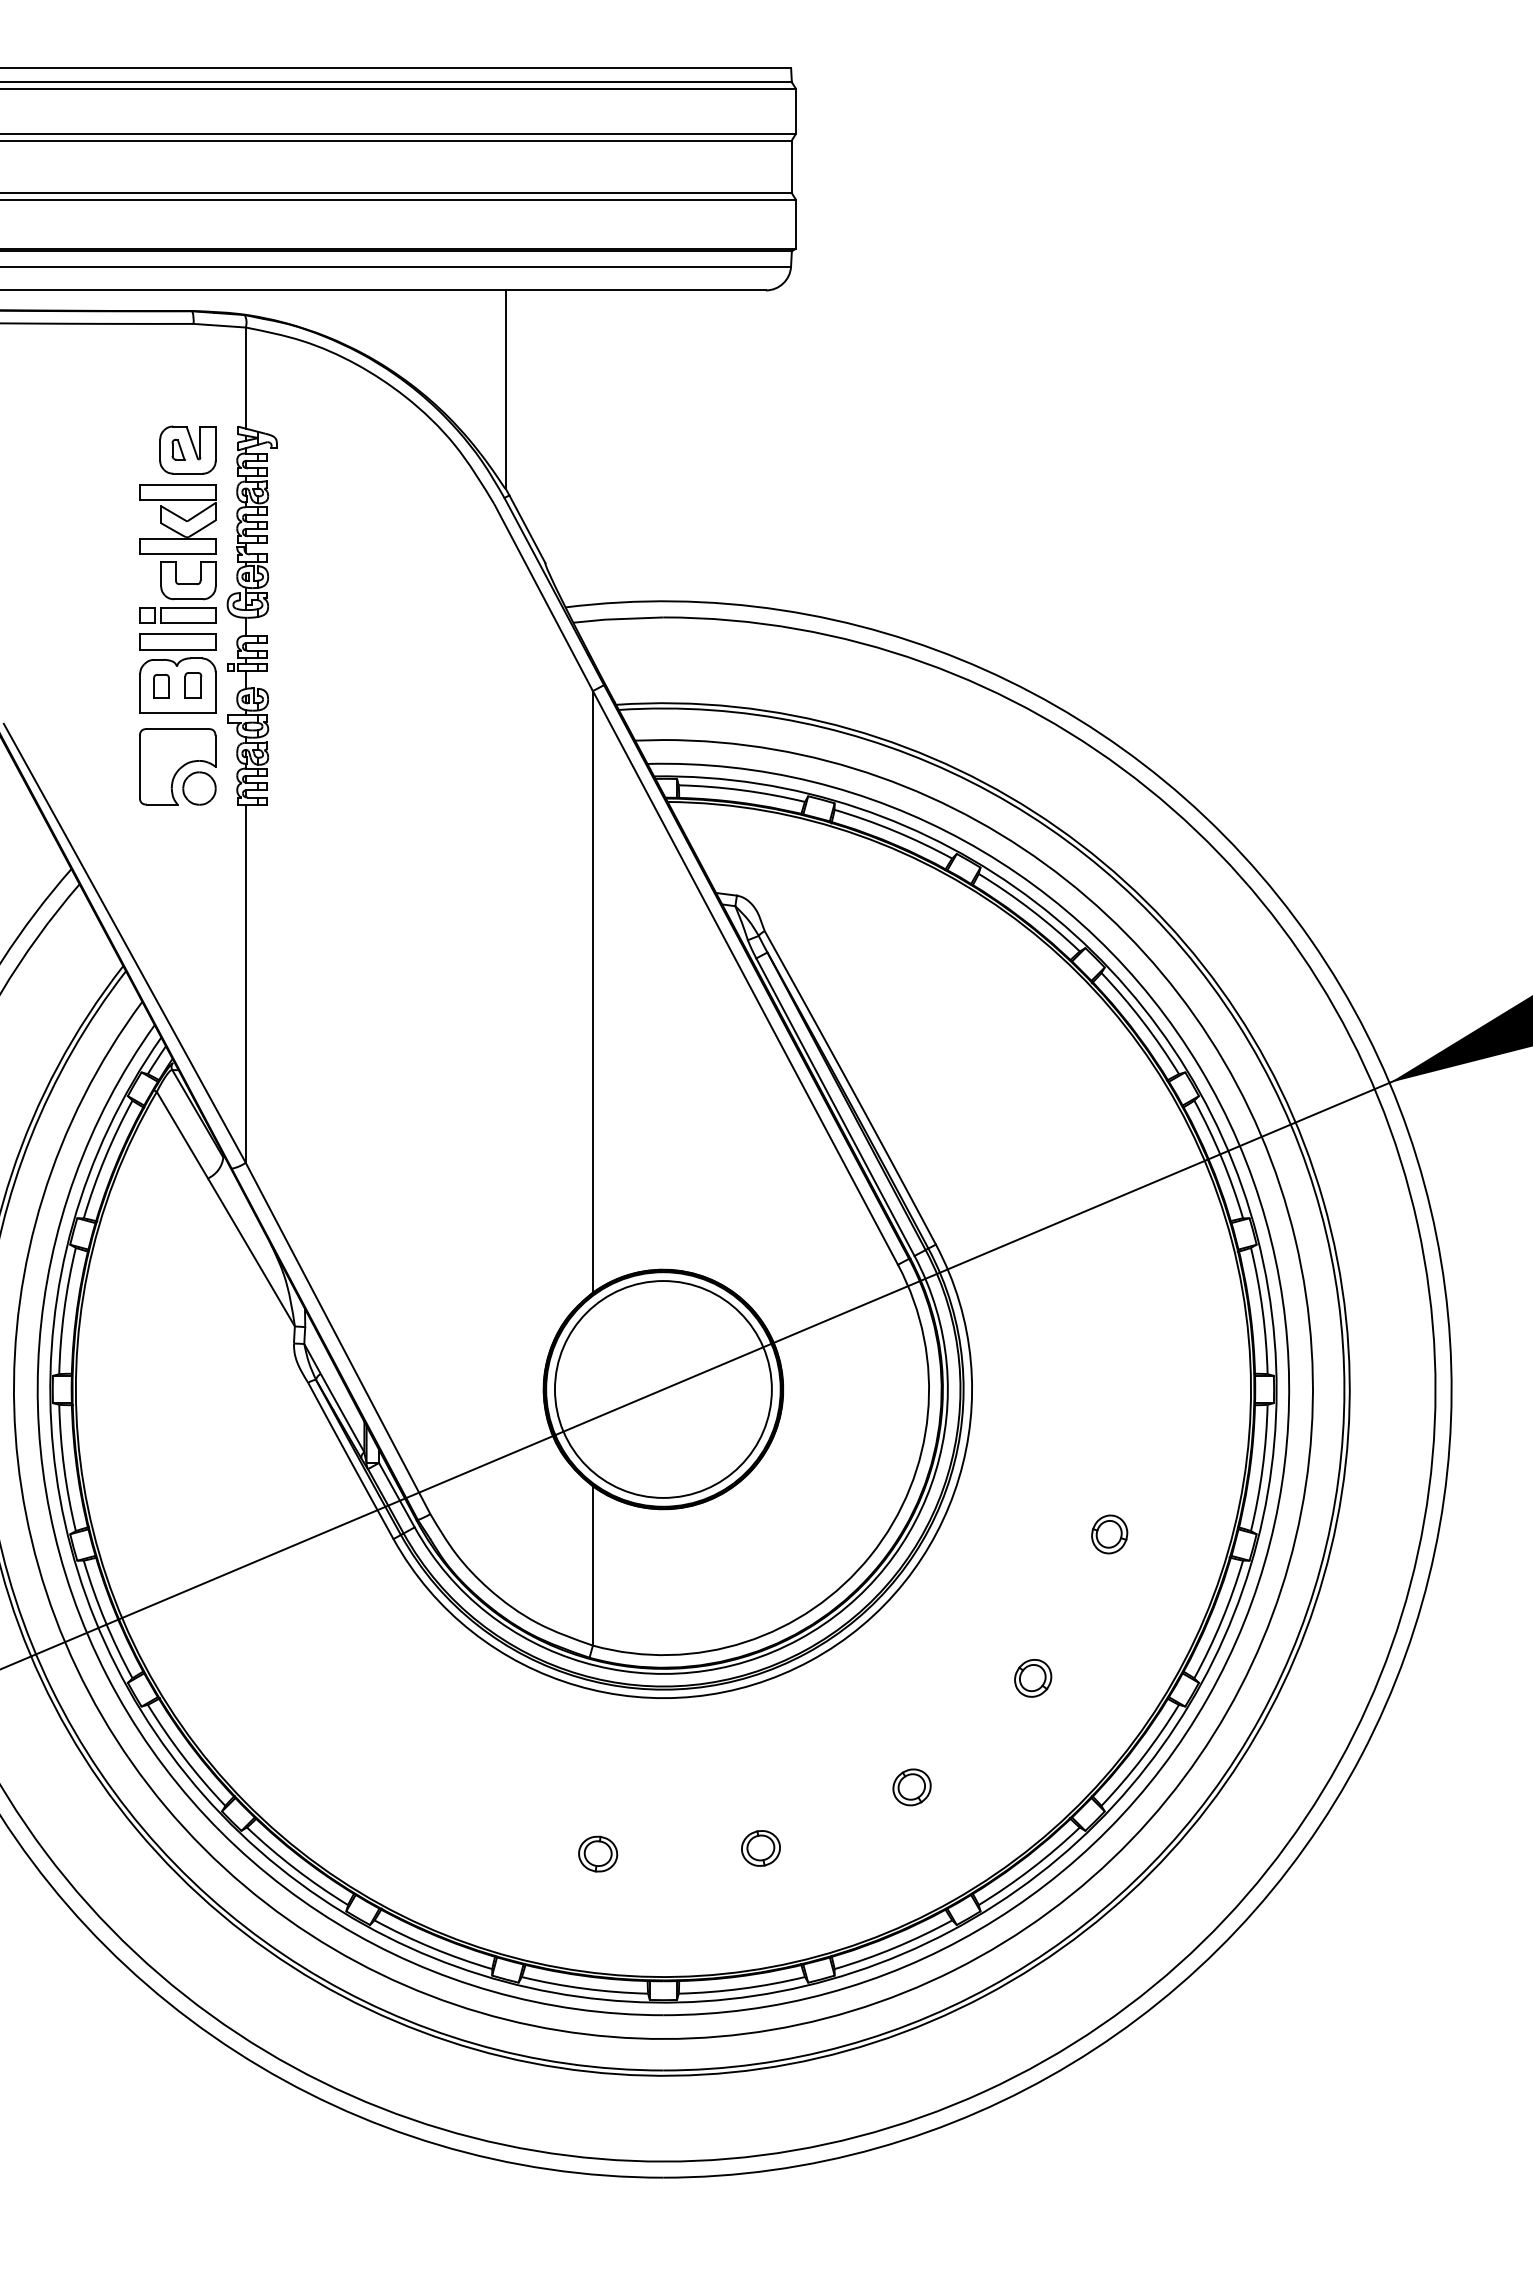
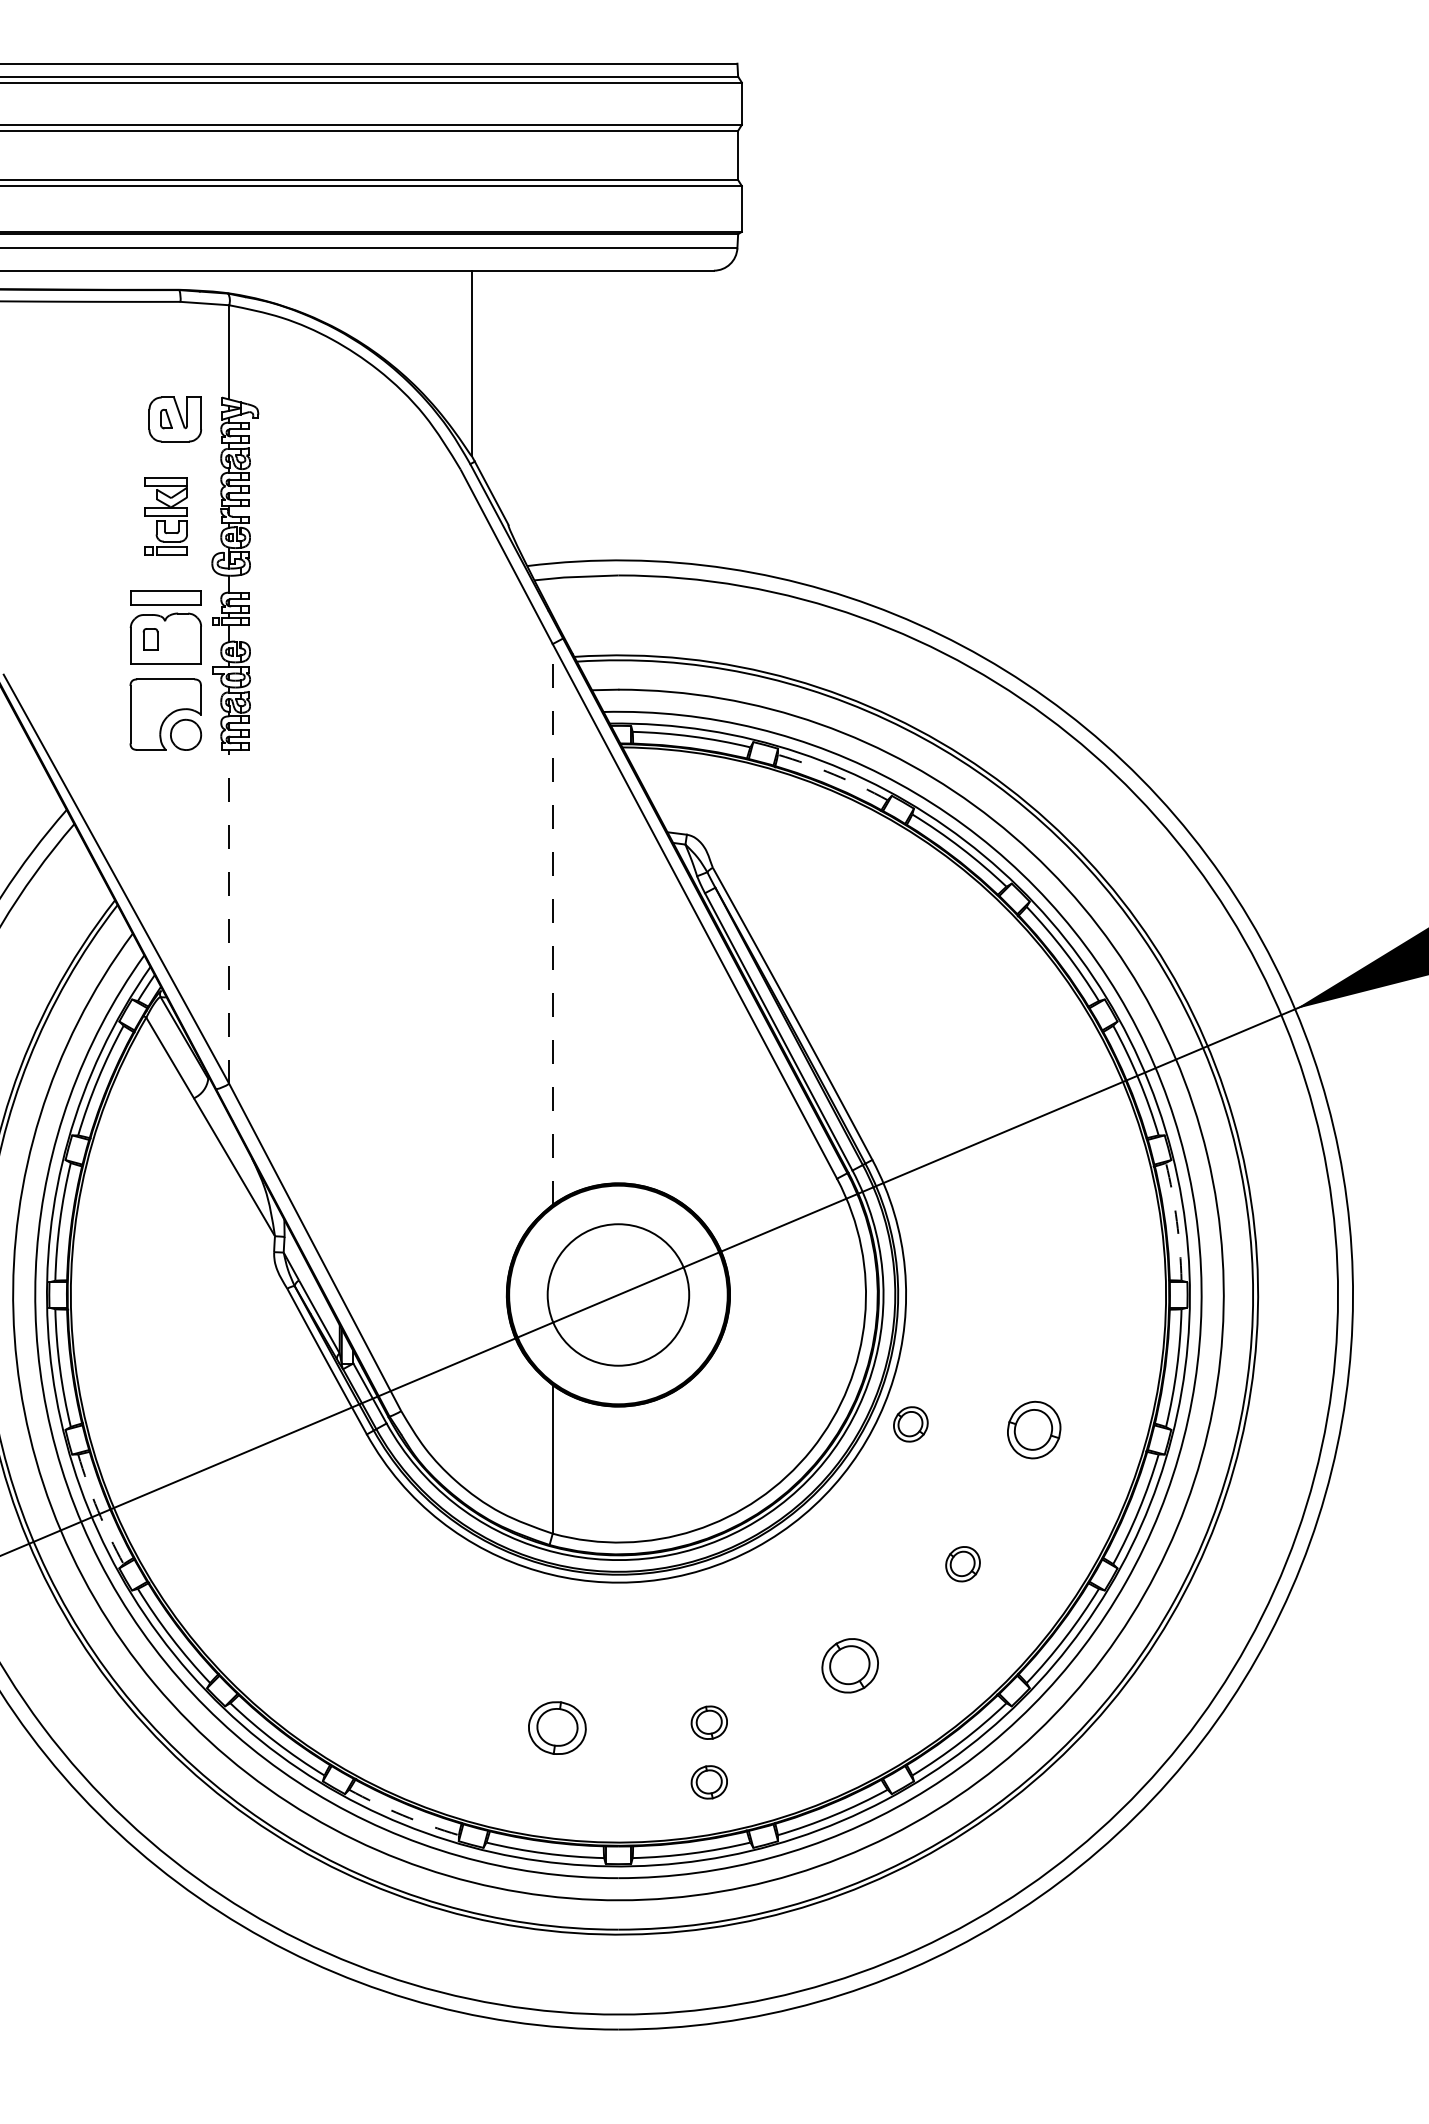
part: (177, 553) -> (165, 515), size x0.6
part: (193, 685) -> (180, 638), removed
arc: (894, 831) -> (833, 774), solid -> dashed
line: (245, 983) -> (228, 916), solid -> dashed
line: (592, 991) -> (552, 924), solid -> dashed
arc: (1262, 1310) -> (1176, 1221), solid -> dashed
circle: (662, 1389) -> (617, 1295), size x0.7
part: (977, 1528) -> (911, 1424), added
part: (1109, 1534) -> (1034, 1430), size x1.6
arc: (105, 1620) -> (98, 1510), solid -> dashed
part: (911, 1787) -> (849, 1665), size x1.6
part: (598, 1853) -> (557, 1727), size x1.6
part: (760, 1912) -> (708, 1782), added
arc: (432, 1947) -> (403, 1815), solid -> dashed

